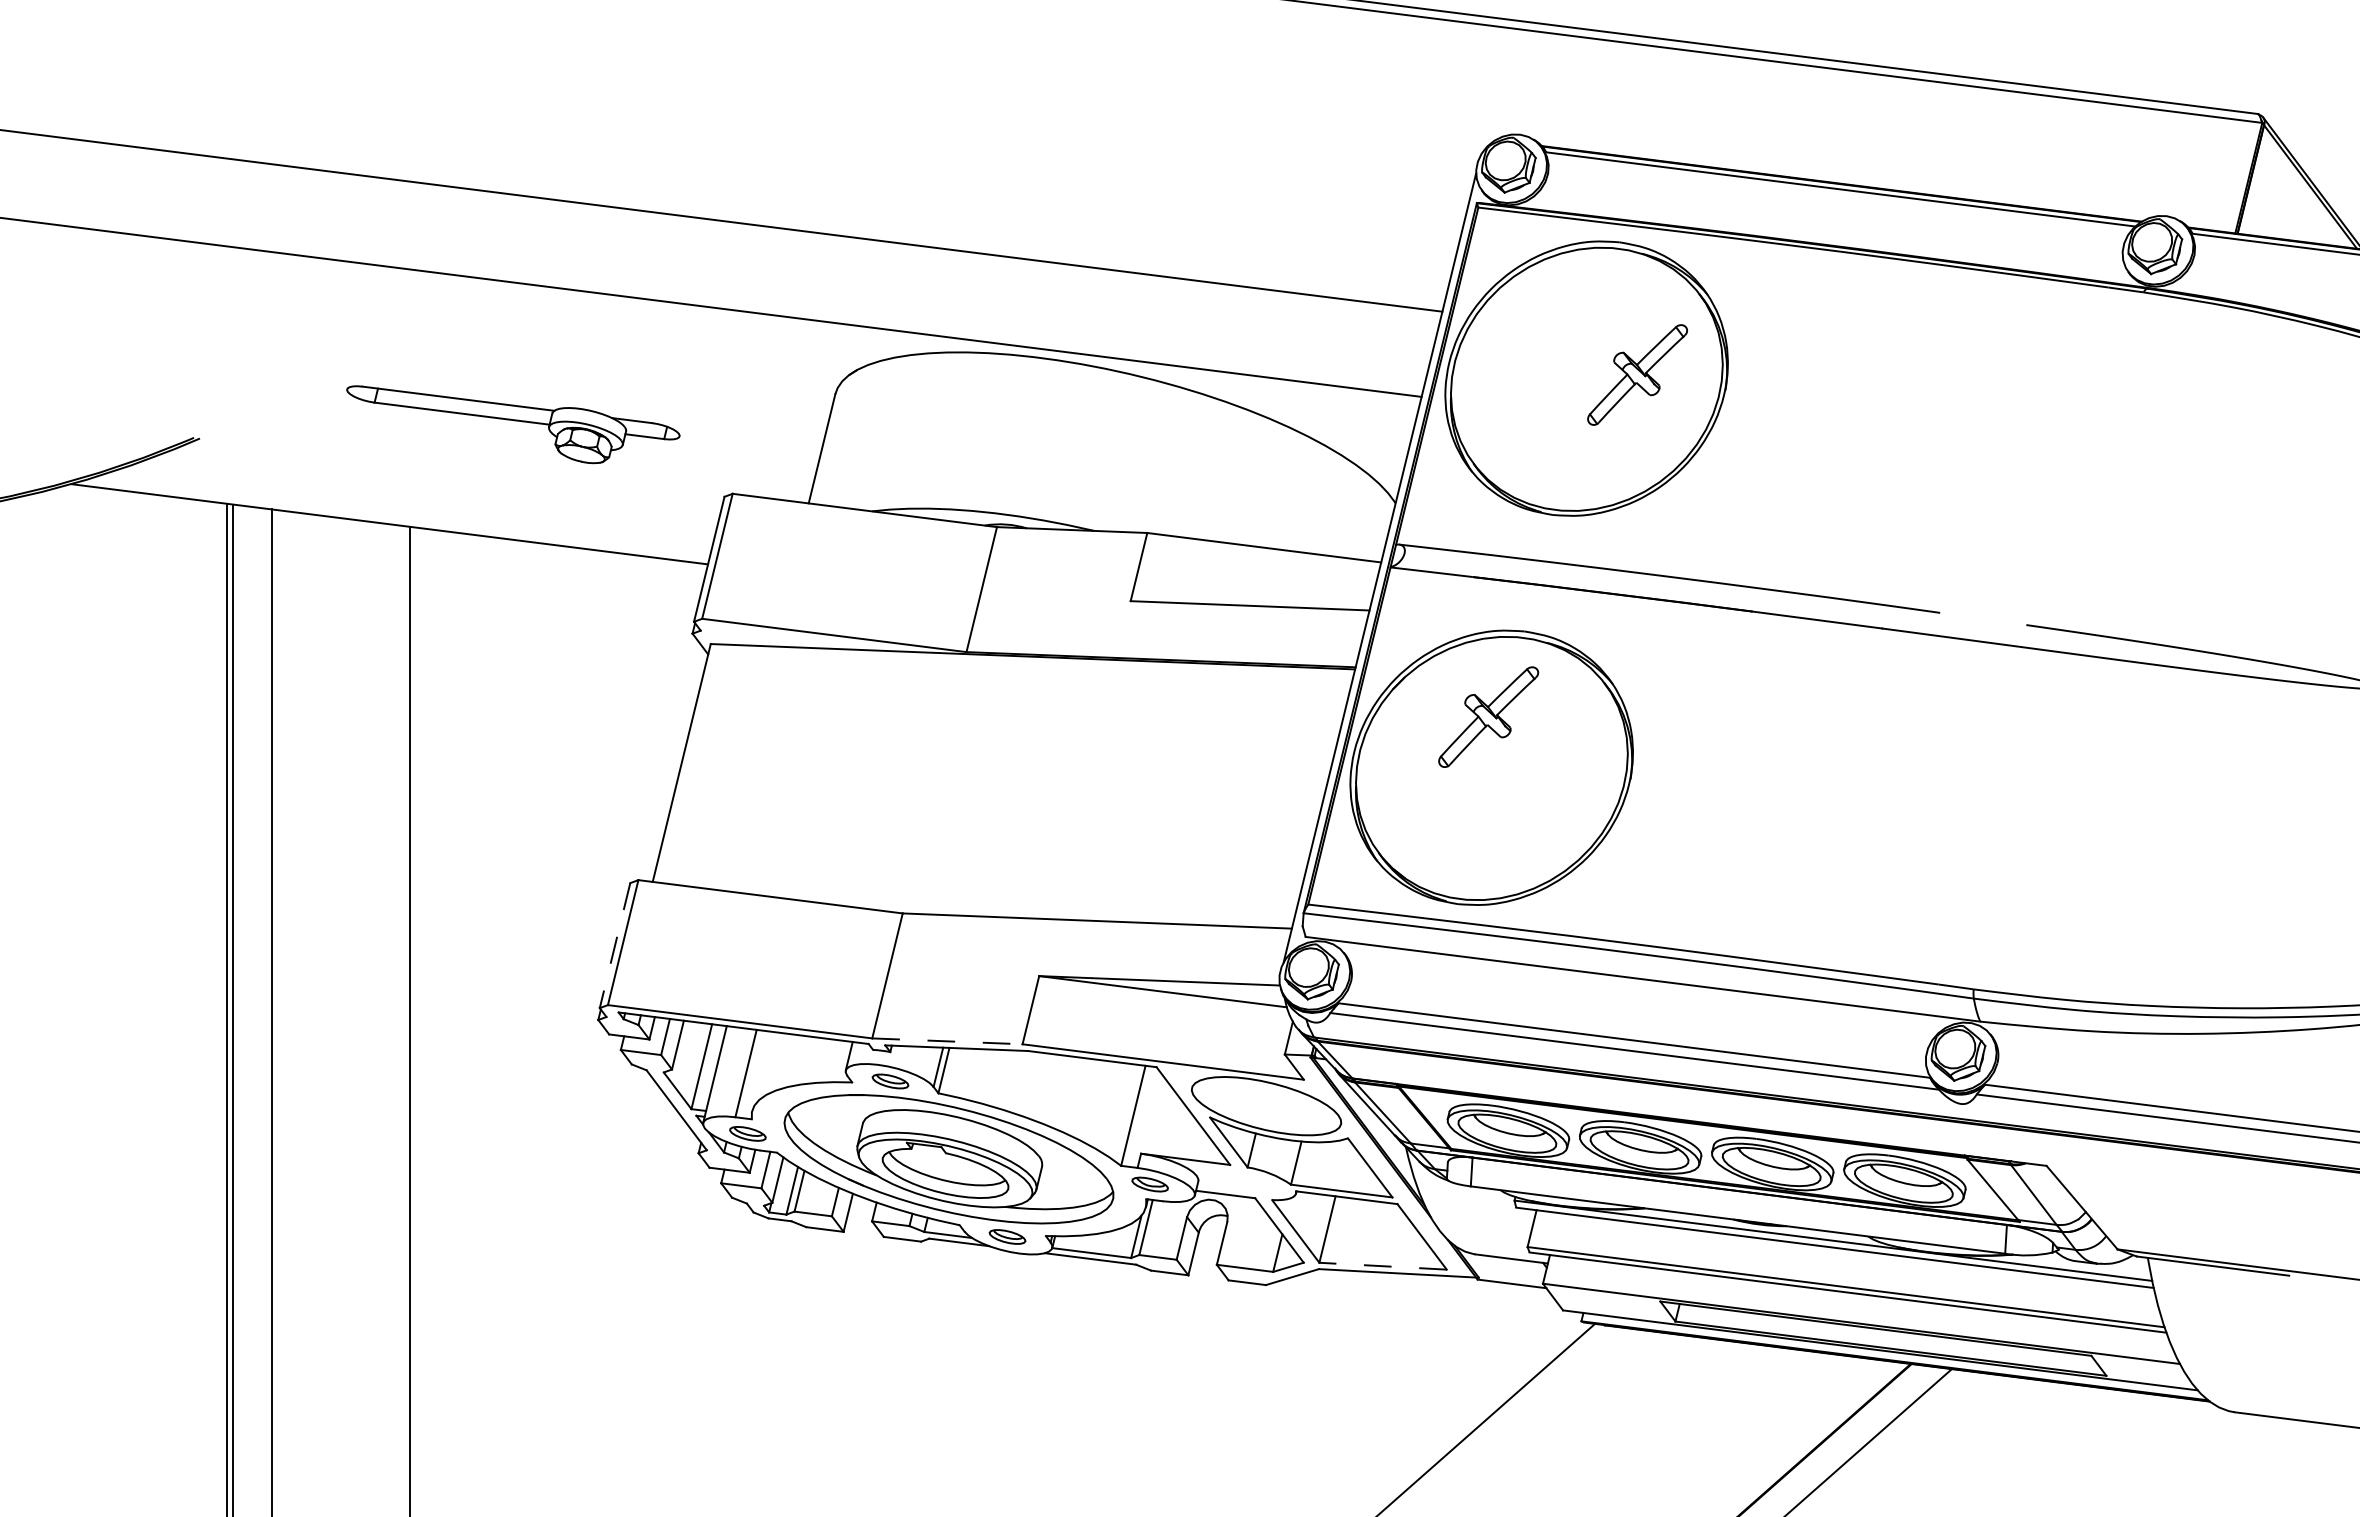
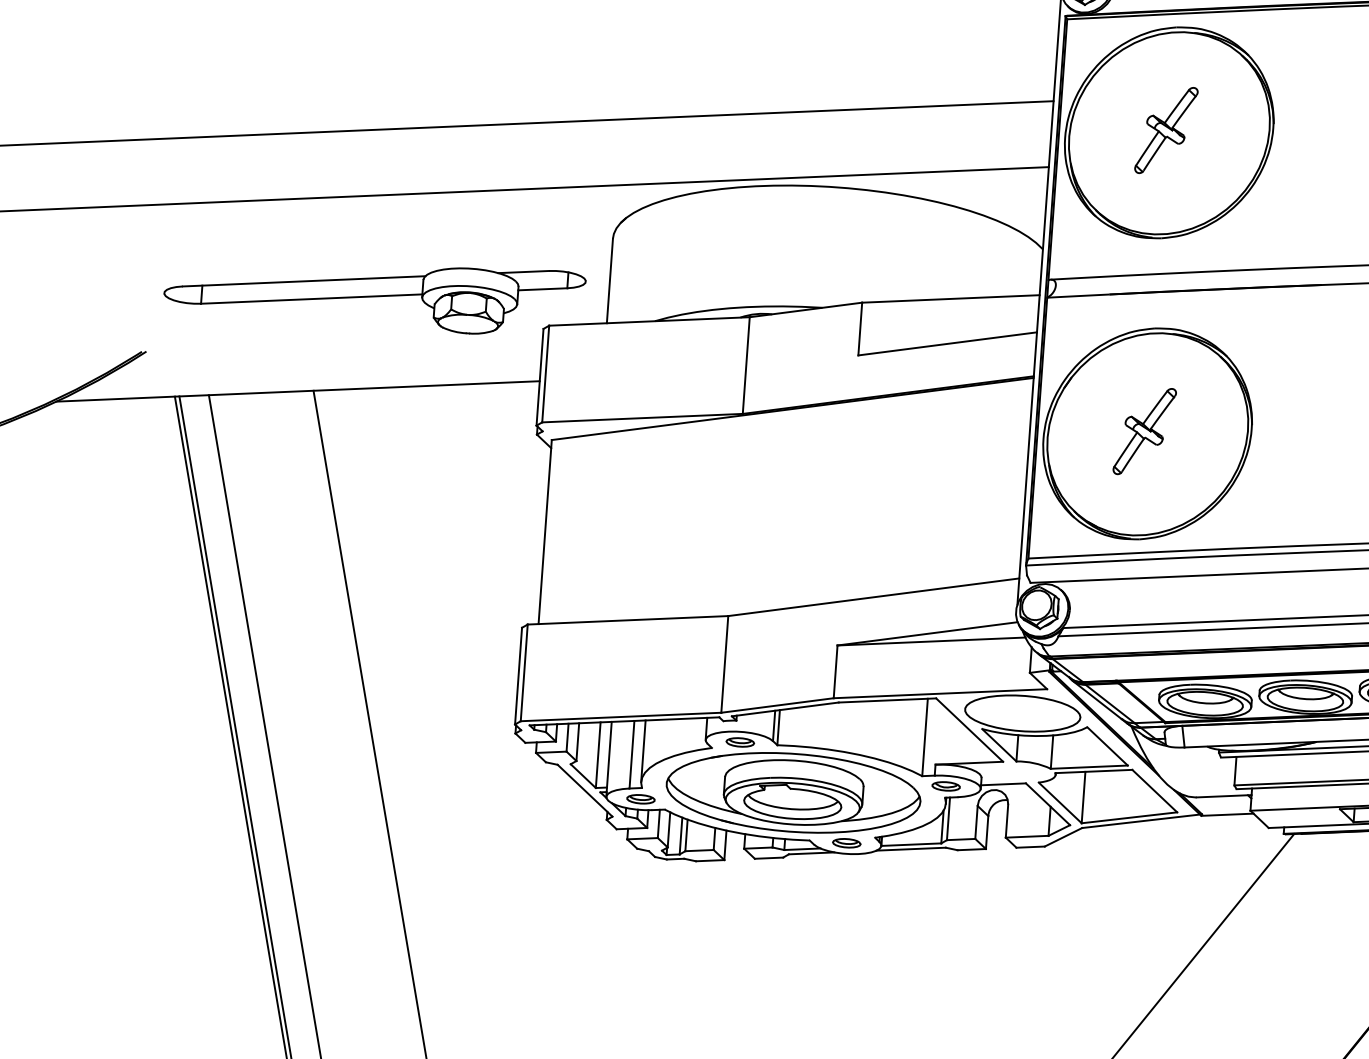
part: (1637, 374) -> (1166, 130), moved
part: (513, 424) -> (377, 301), size x1.67
part: (1488, 716) -> (1144, 431), moved
line: (614, 946) -> (518, 676), dashed -> solid
line: (947, 1041) -> (777, 705), dashed -> solid
line: (761, 1071) -> (643, 751), added
line: (1383, 1266) -> (1129, 817), dashed -> solid

